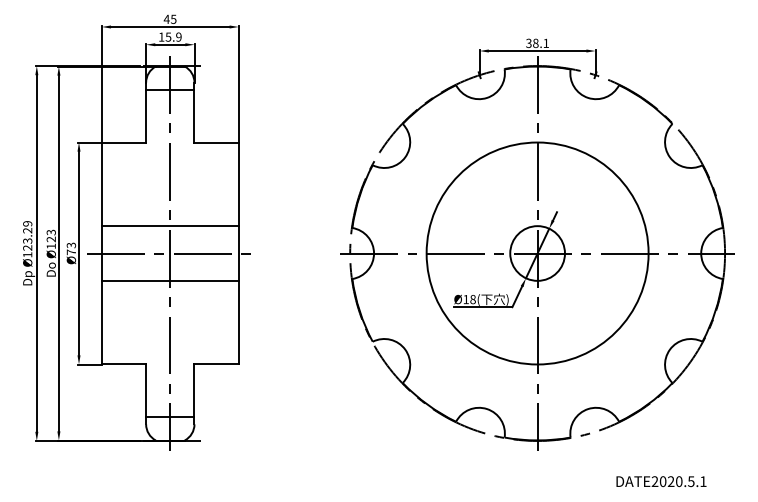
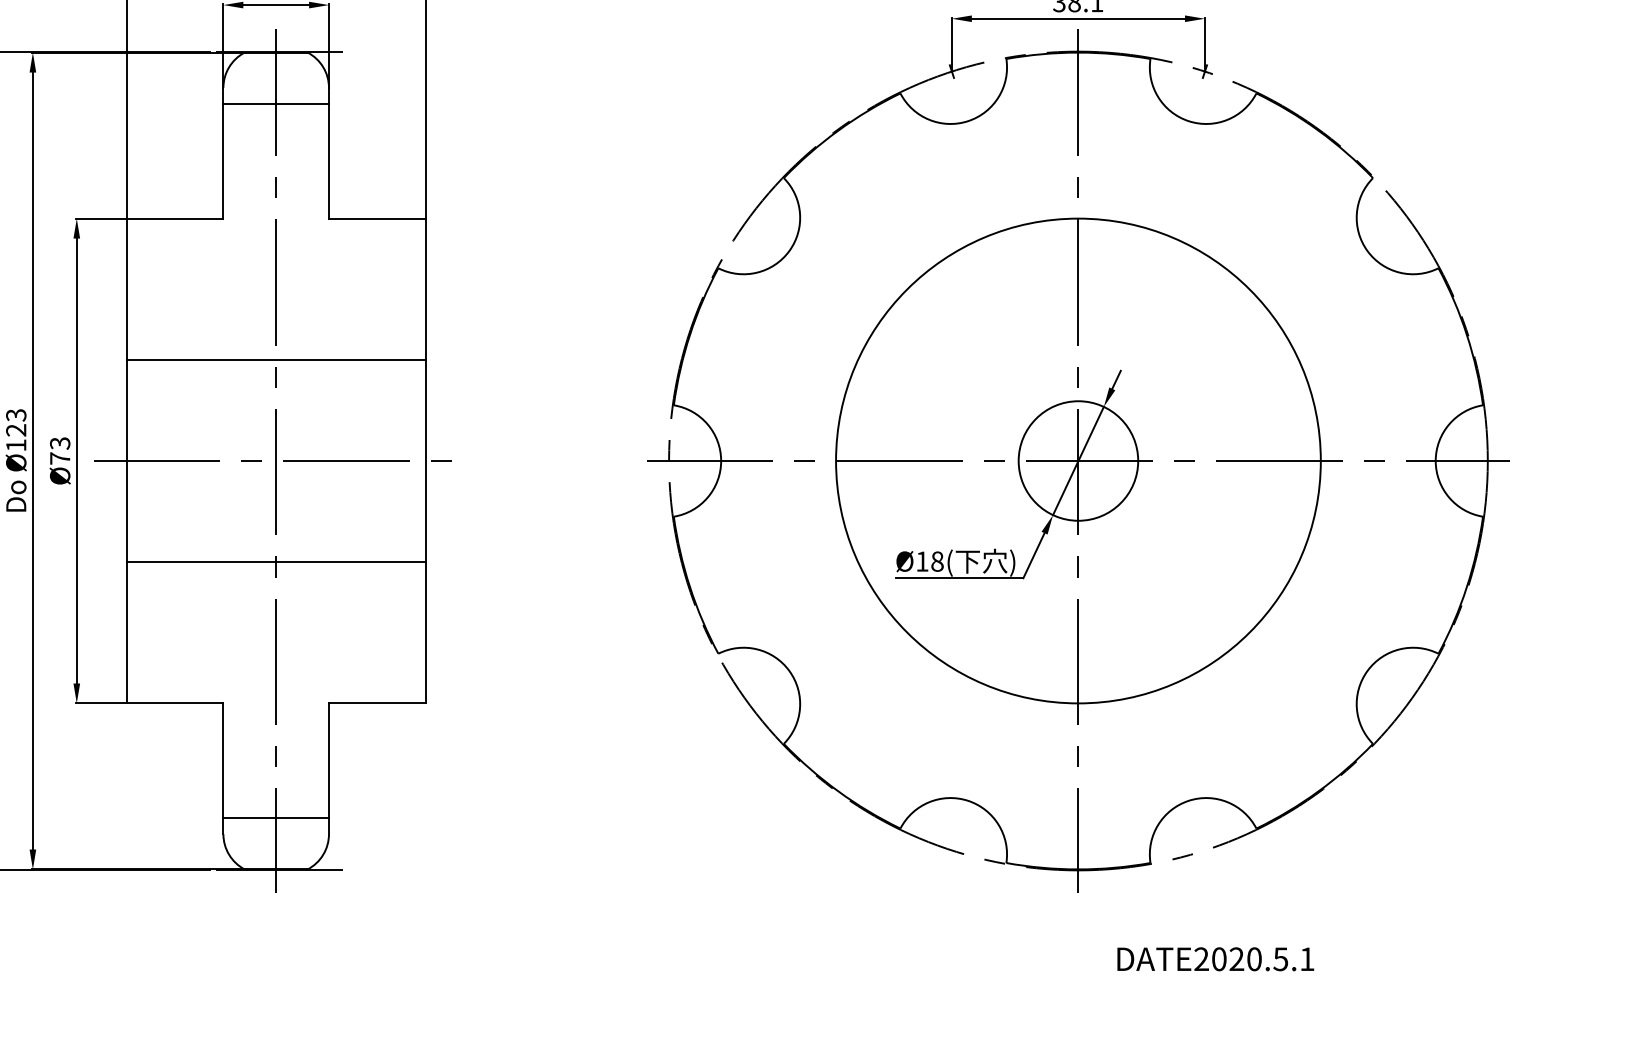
line: (169, 226) -> (274, 360), moved
line: (169, 280) -> (274, 561), moved
text: (661, 481) -> (1215, 958), moved

